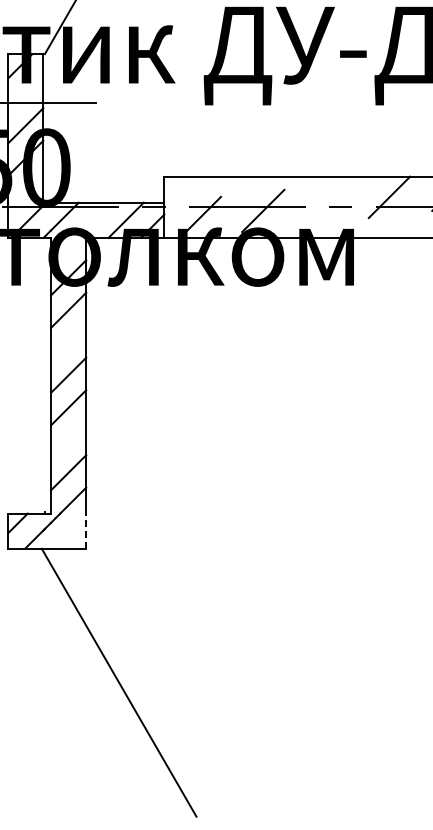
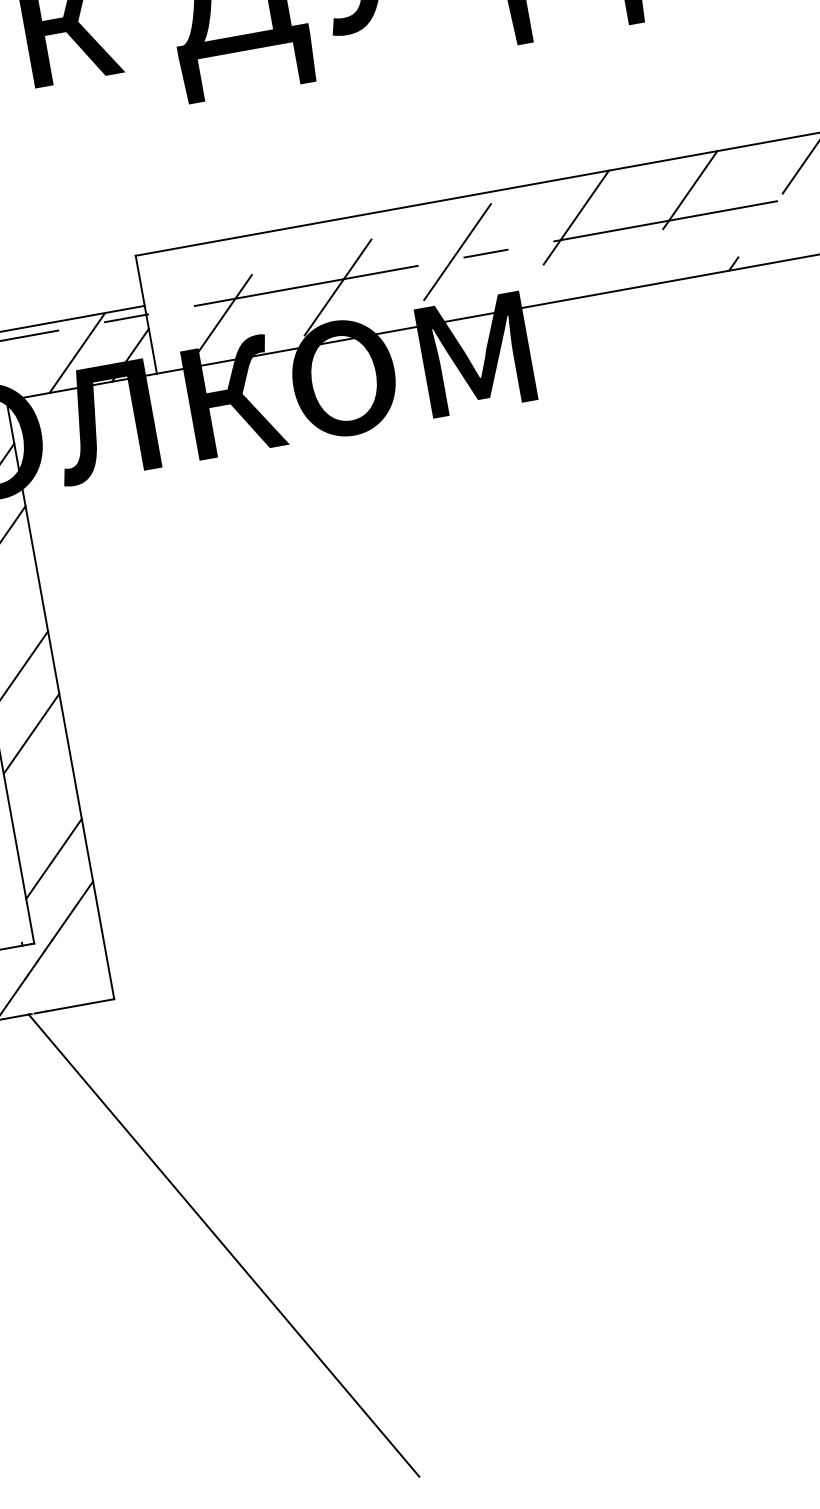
line: (326, 203) -> (457, 251), added
line: (86, 531) -> (108, 965), dashed -> solid

